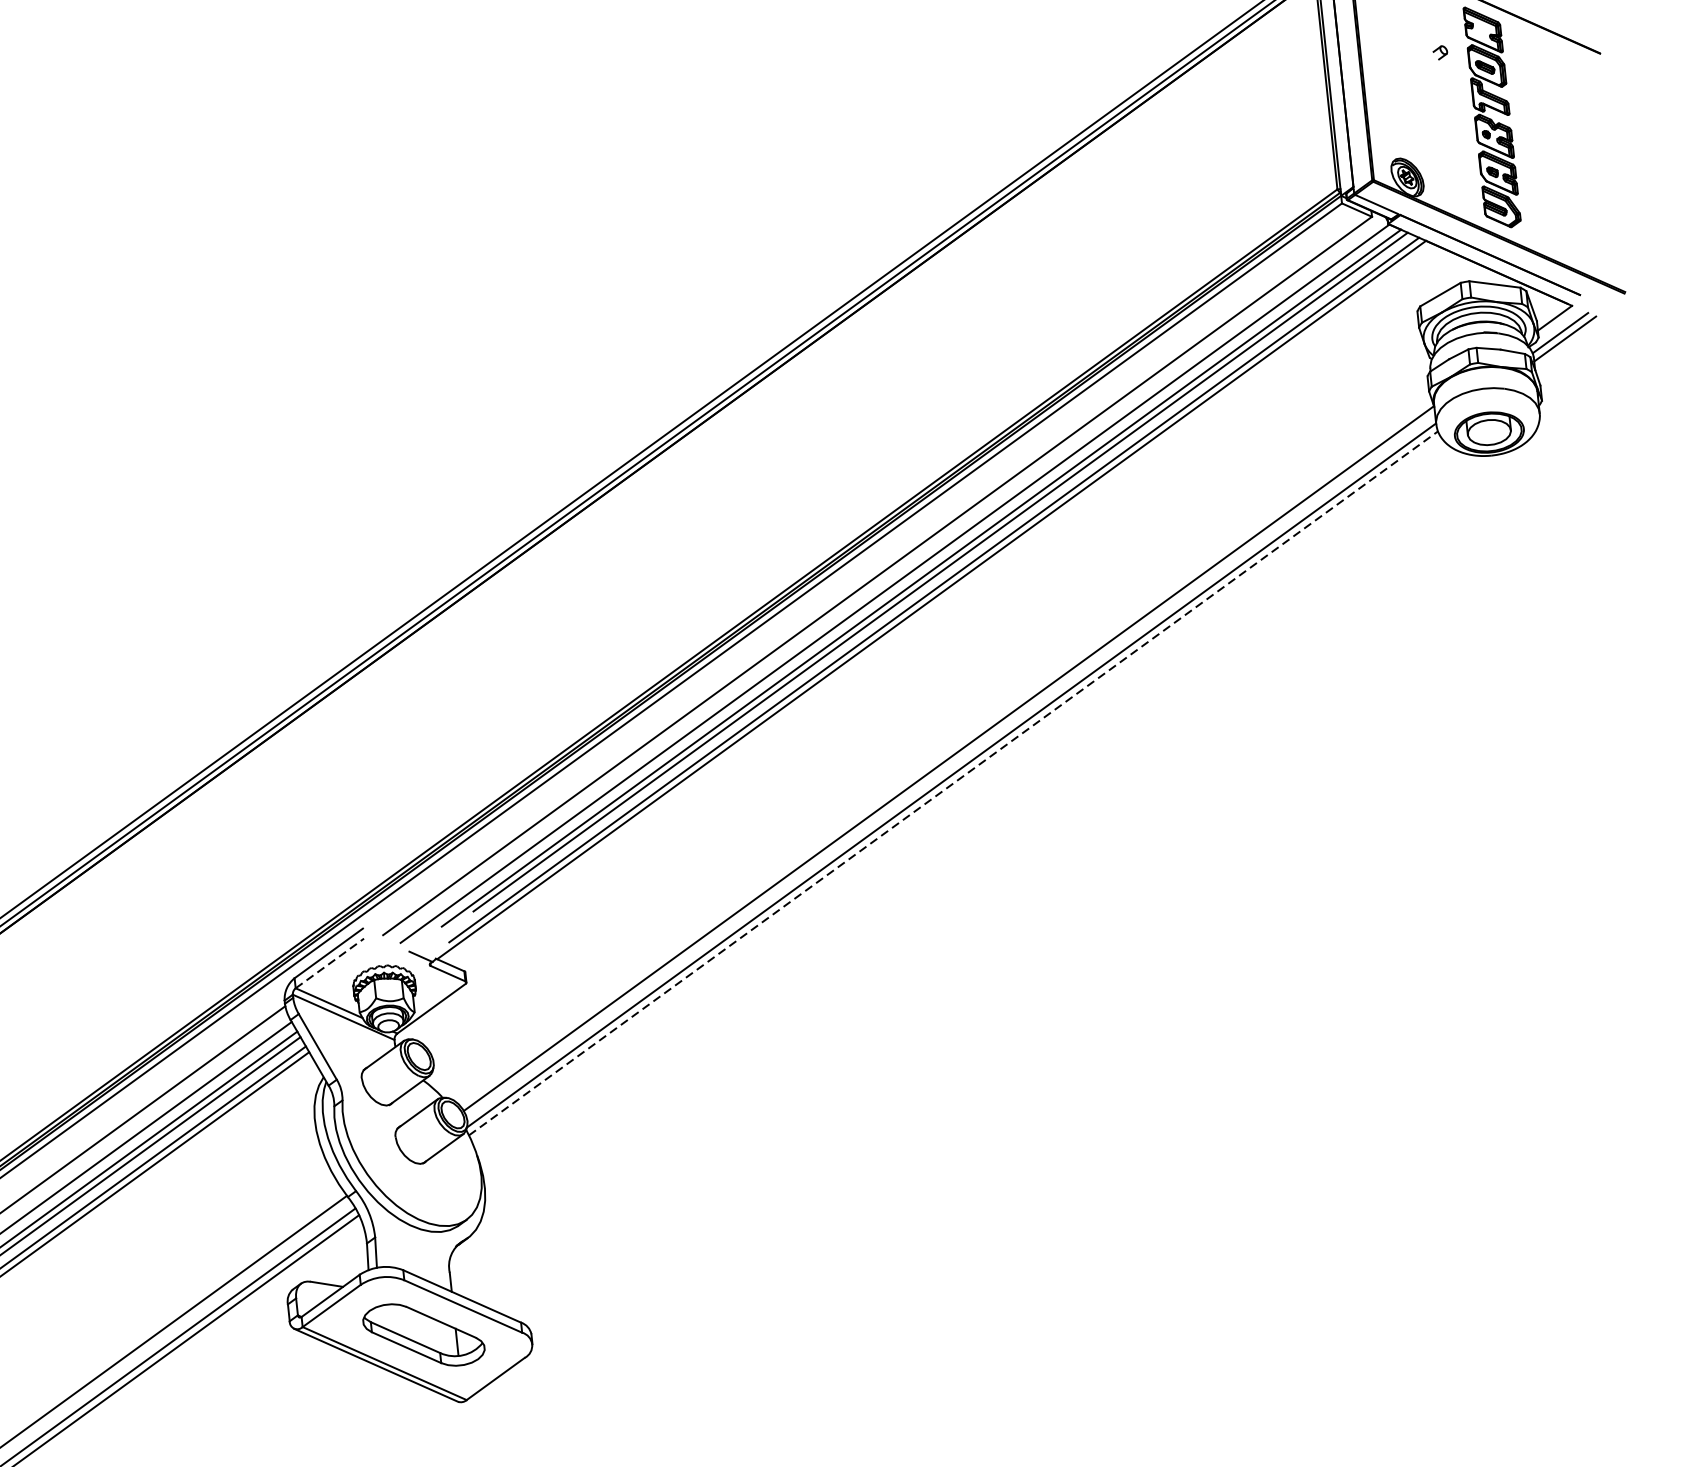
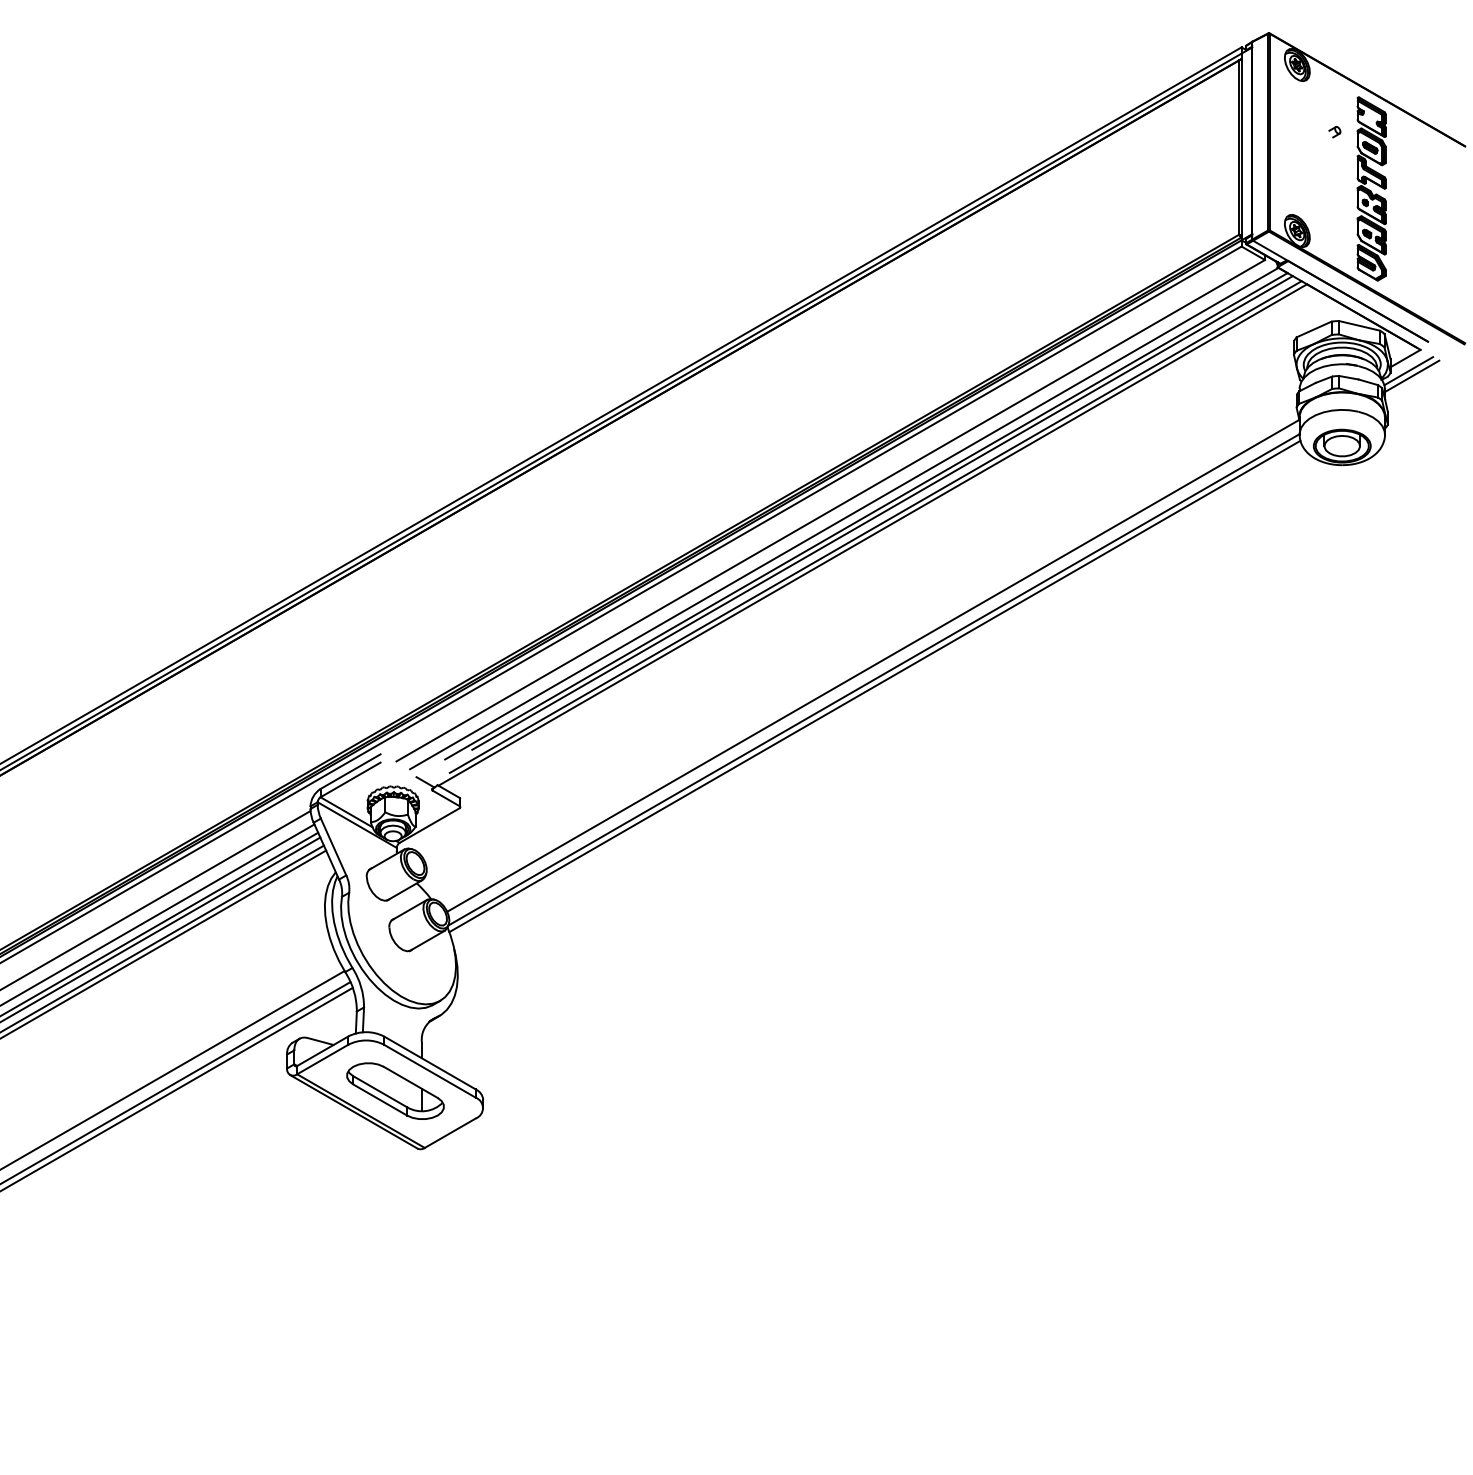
line: (954, 783) -> (875, 686), dashed -> solid
line: (329, 962) -> (350, 779), dashed -> solid

